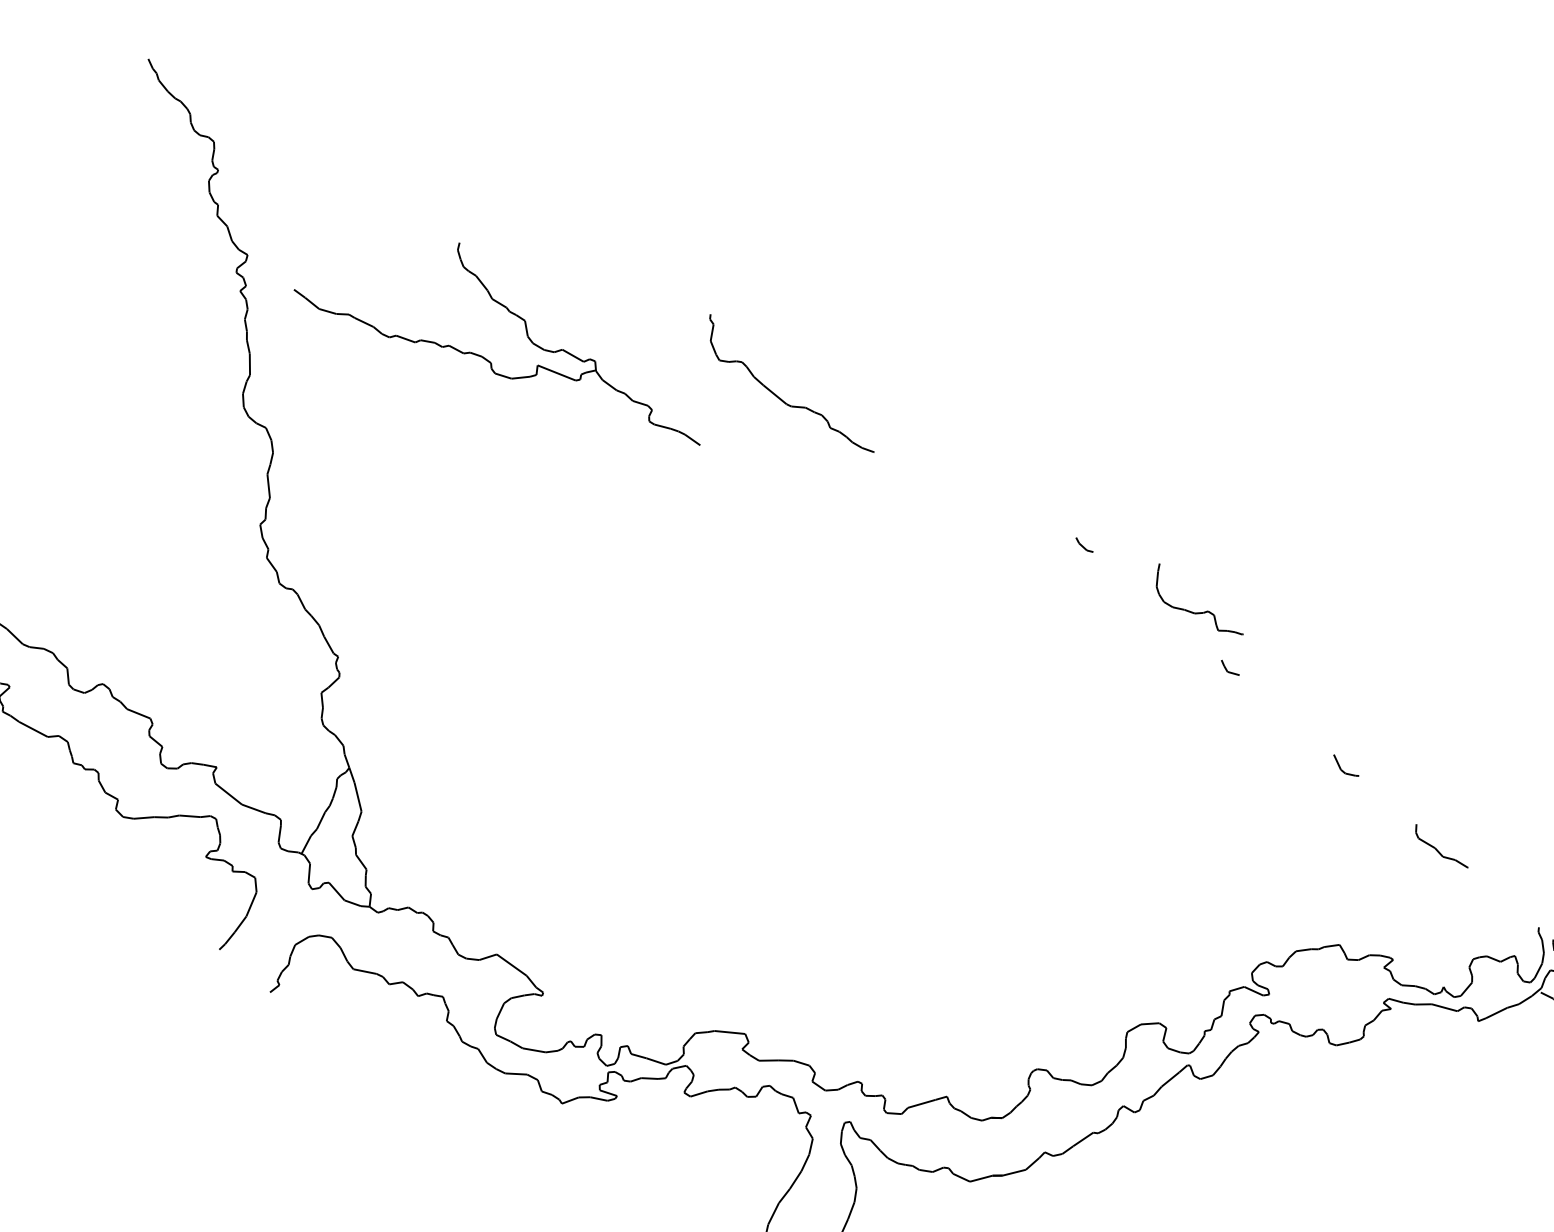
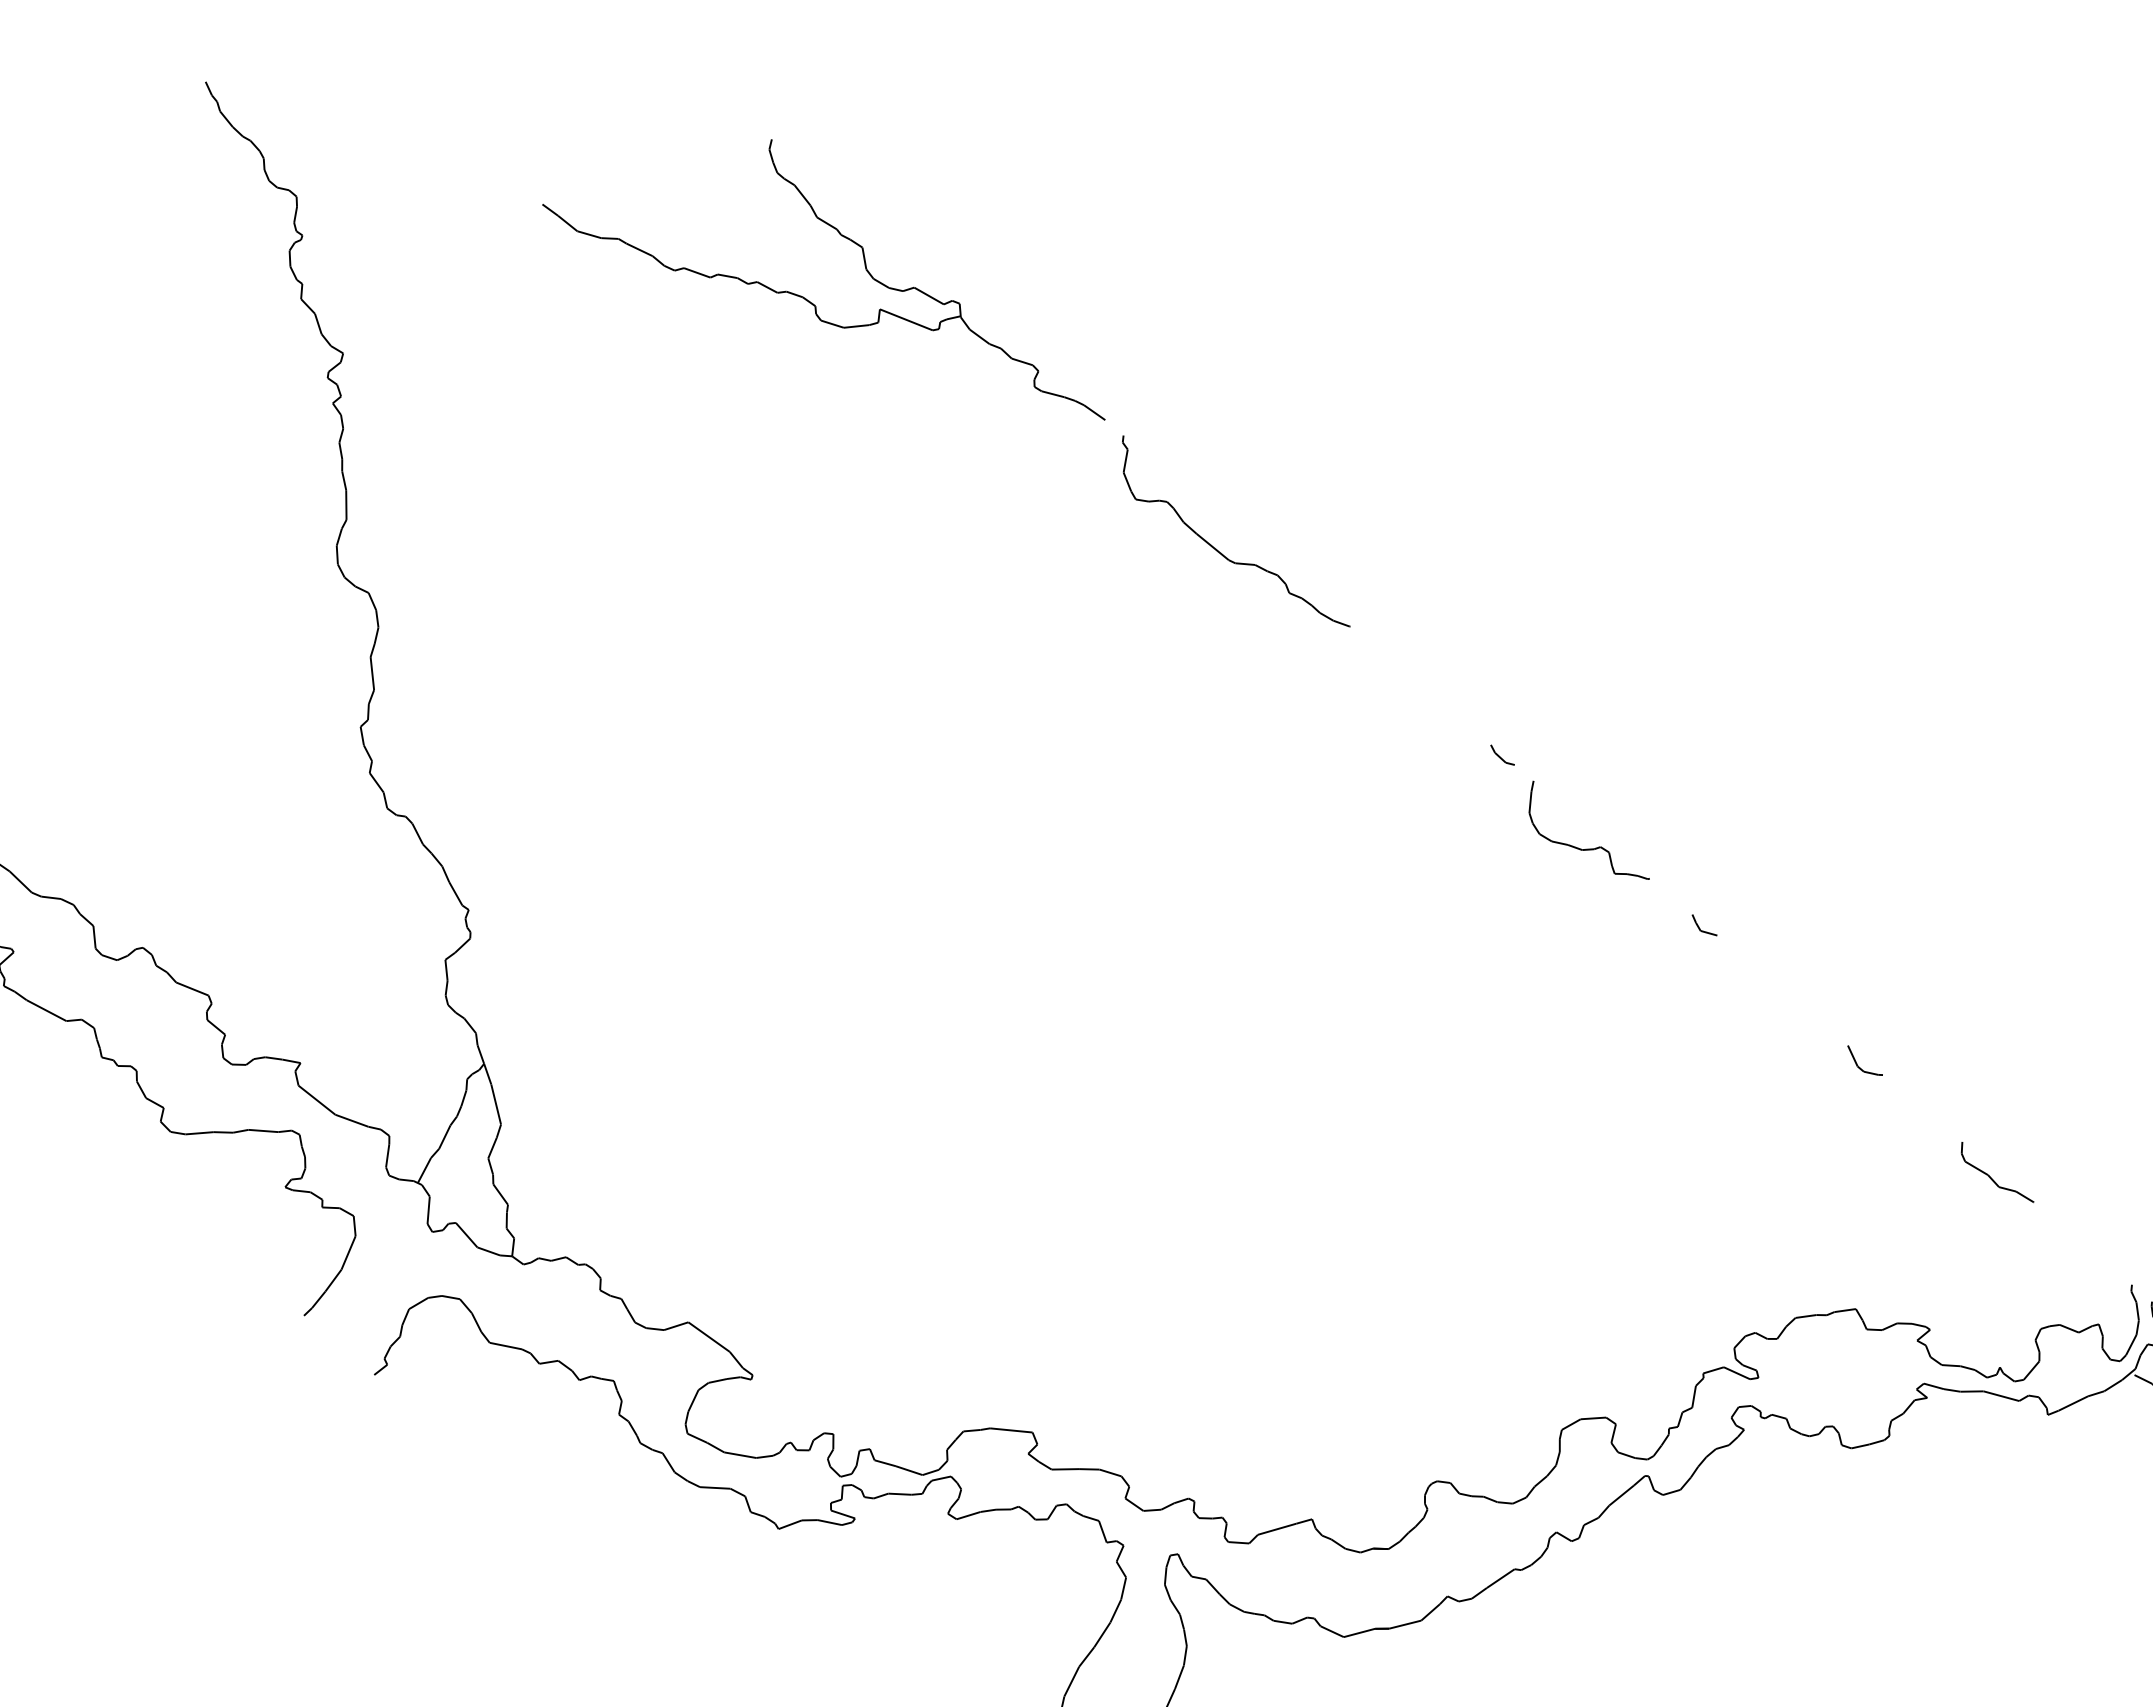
part: (486, 359) -> (809, 300), moved
curve: (781, 398) -> (1221, 552), moved
curve: (1199, 612) -> (1588, 848), moved

